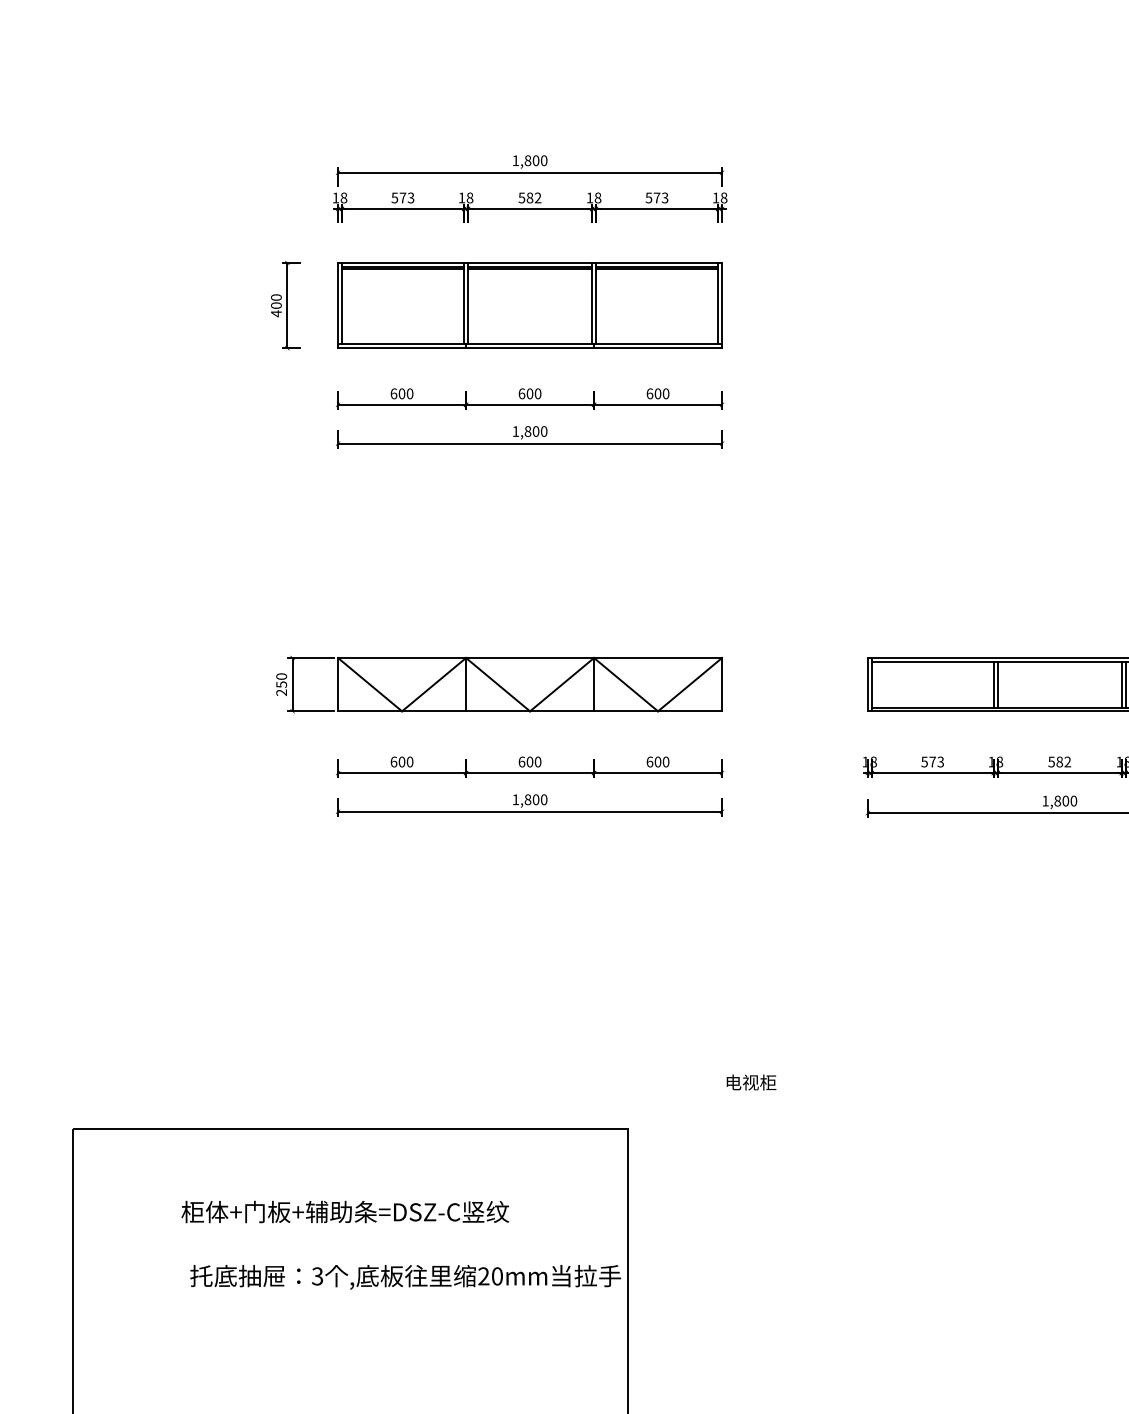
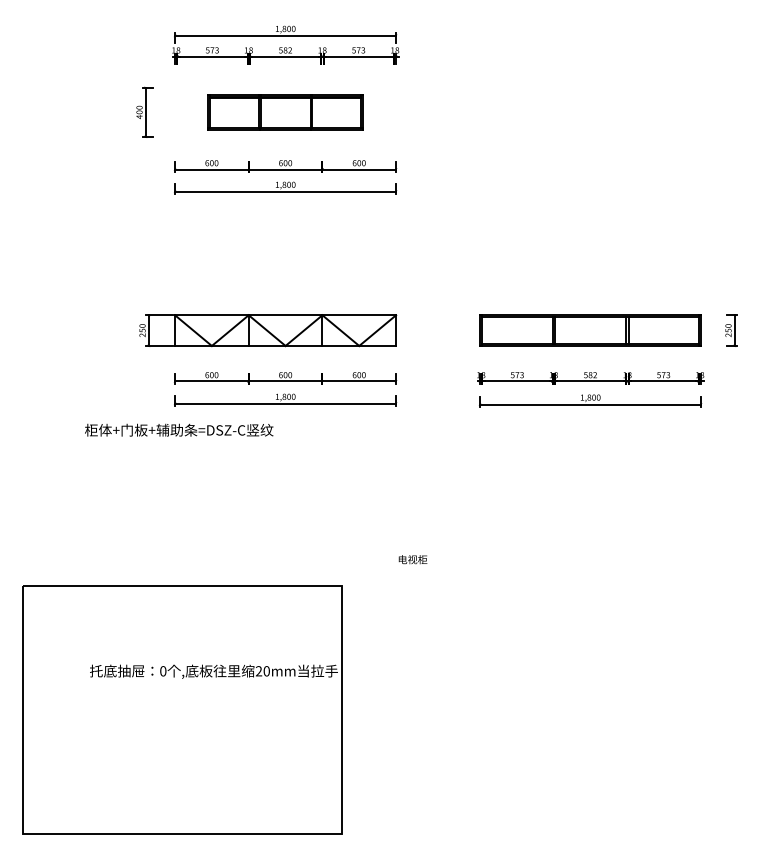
part: (529, 305) -> (285, 112), size x0.7
text: (345, 1210) -> (179, 429), moved
text: (318, 1276) -> (163, 671), 3 -> 0

